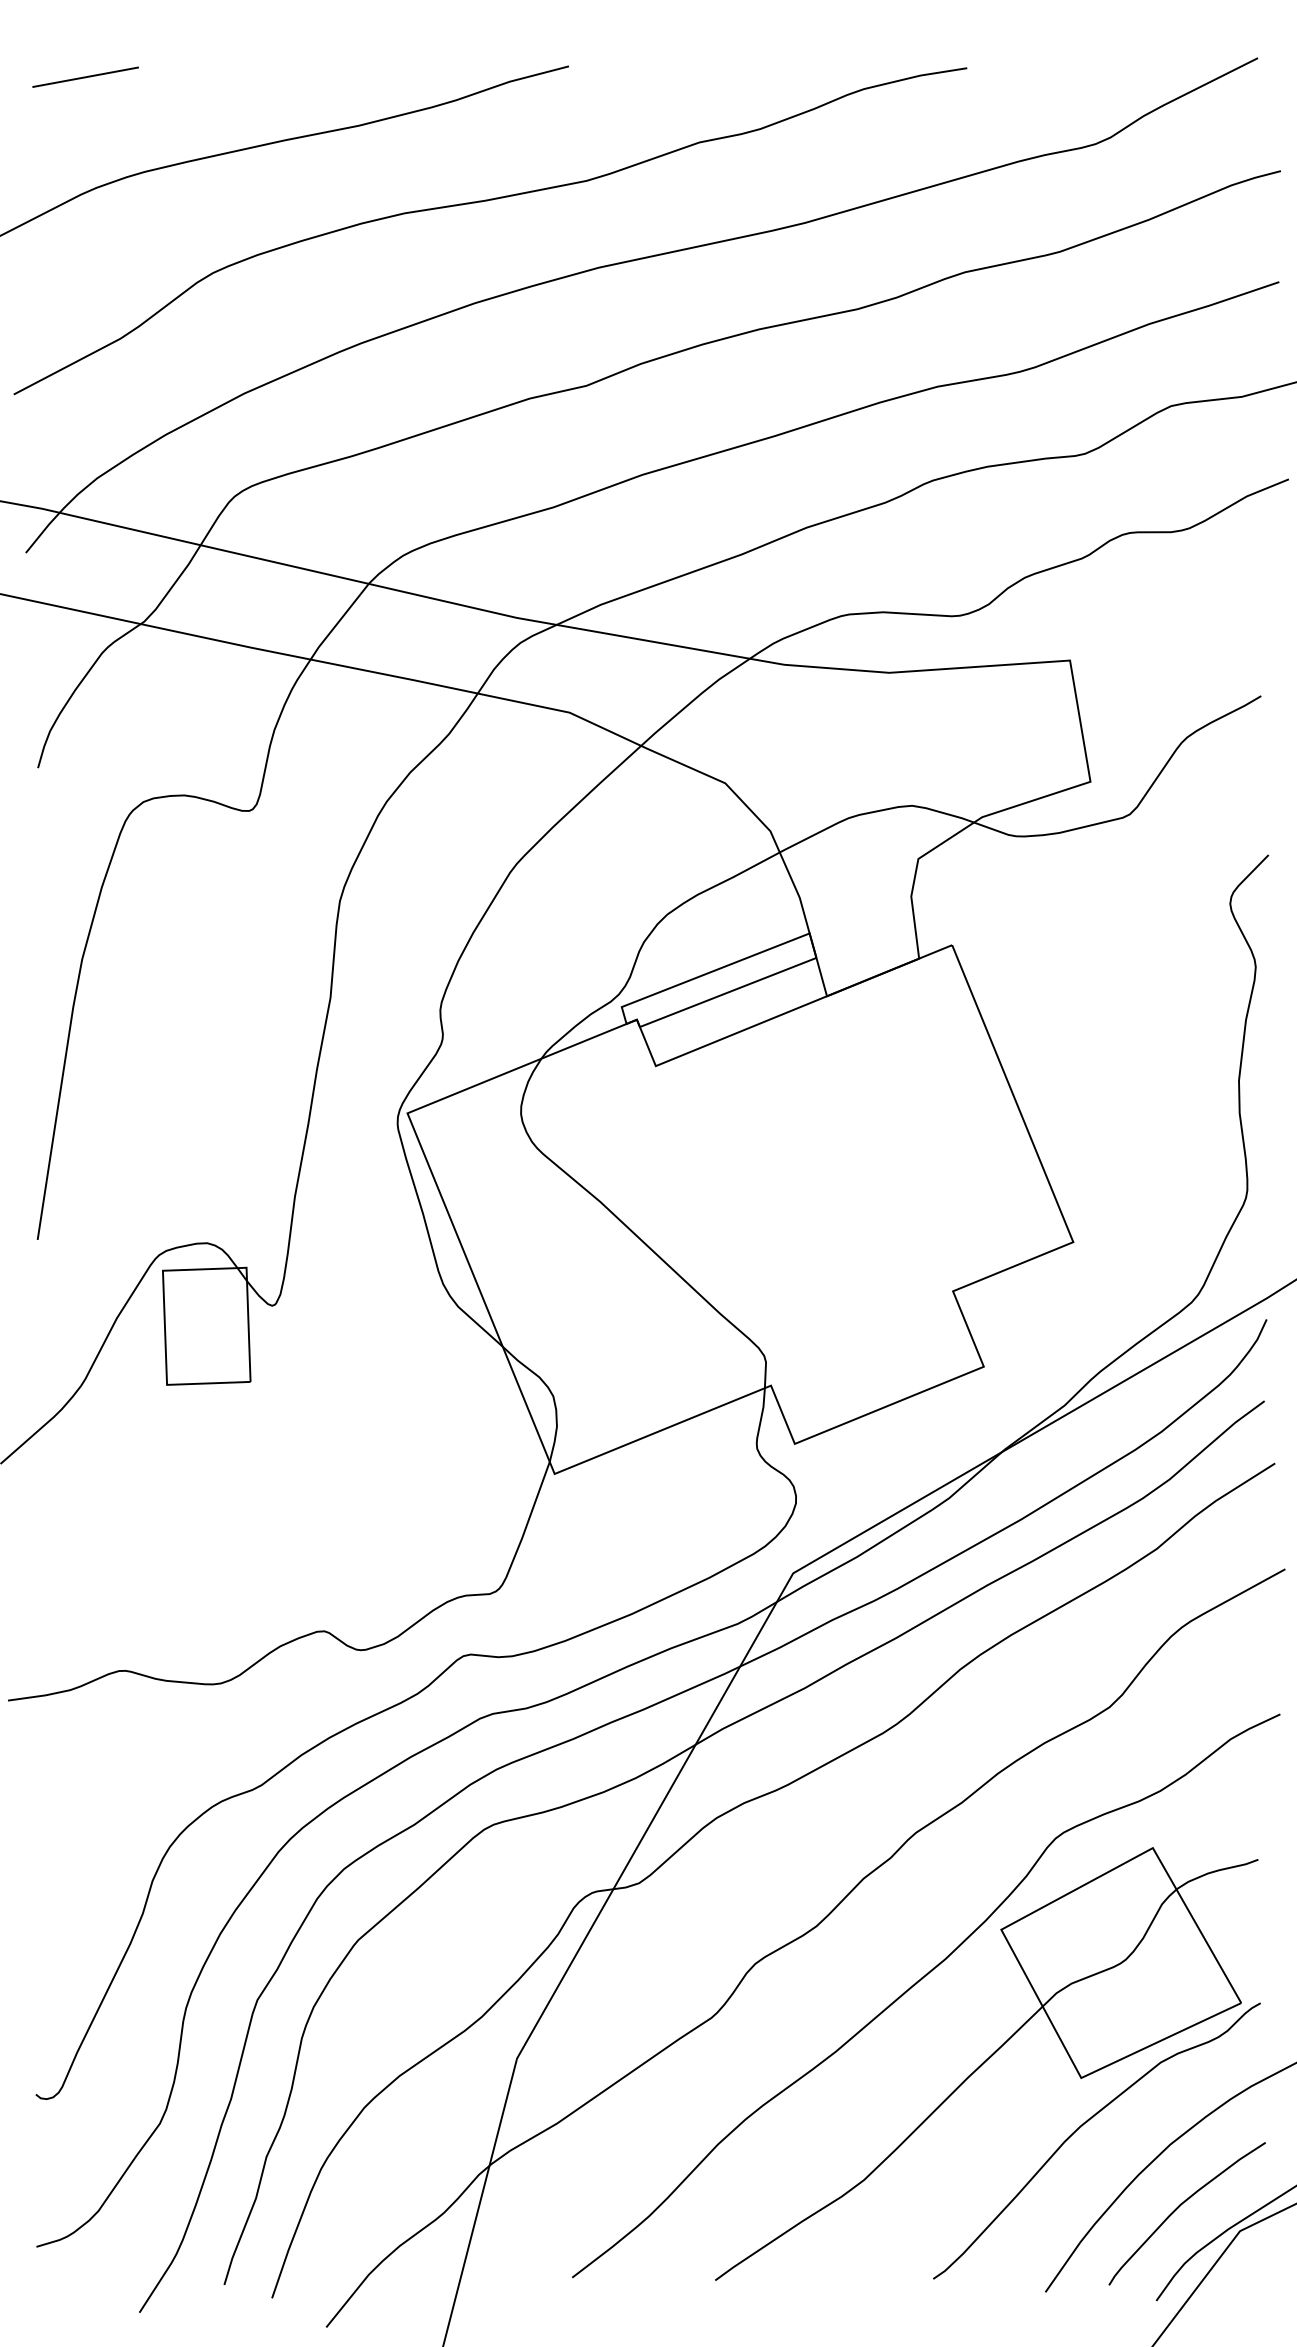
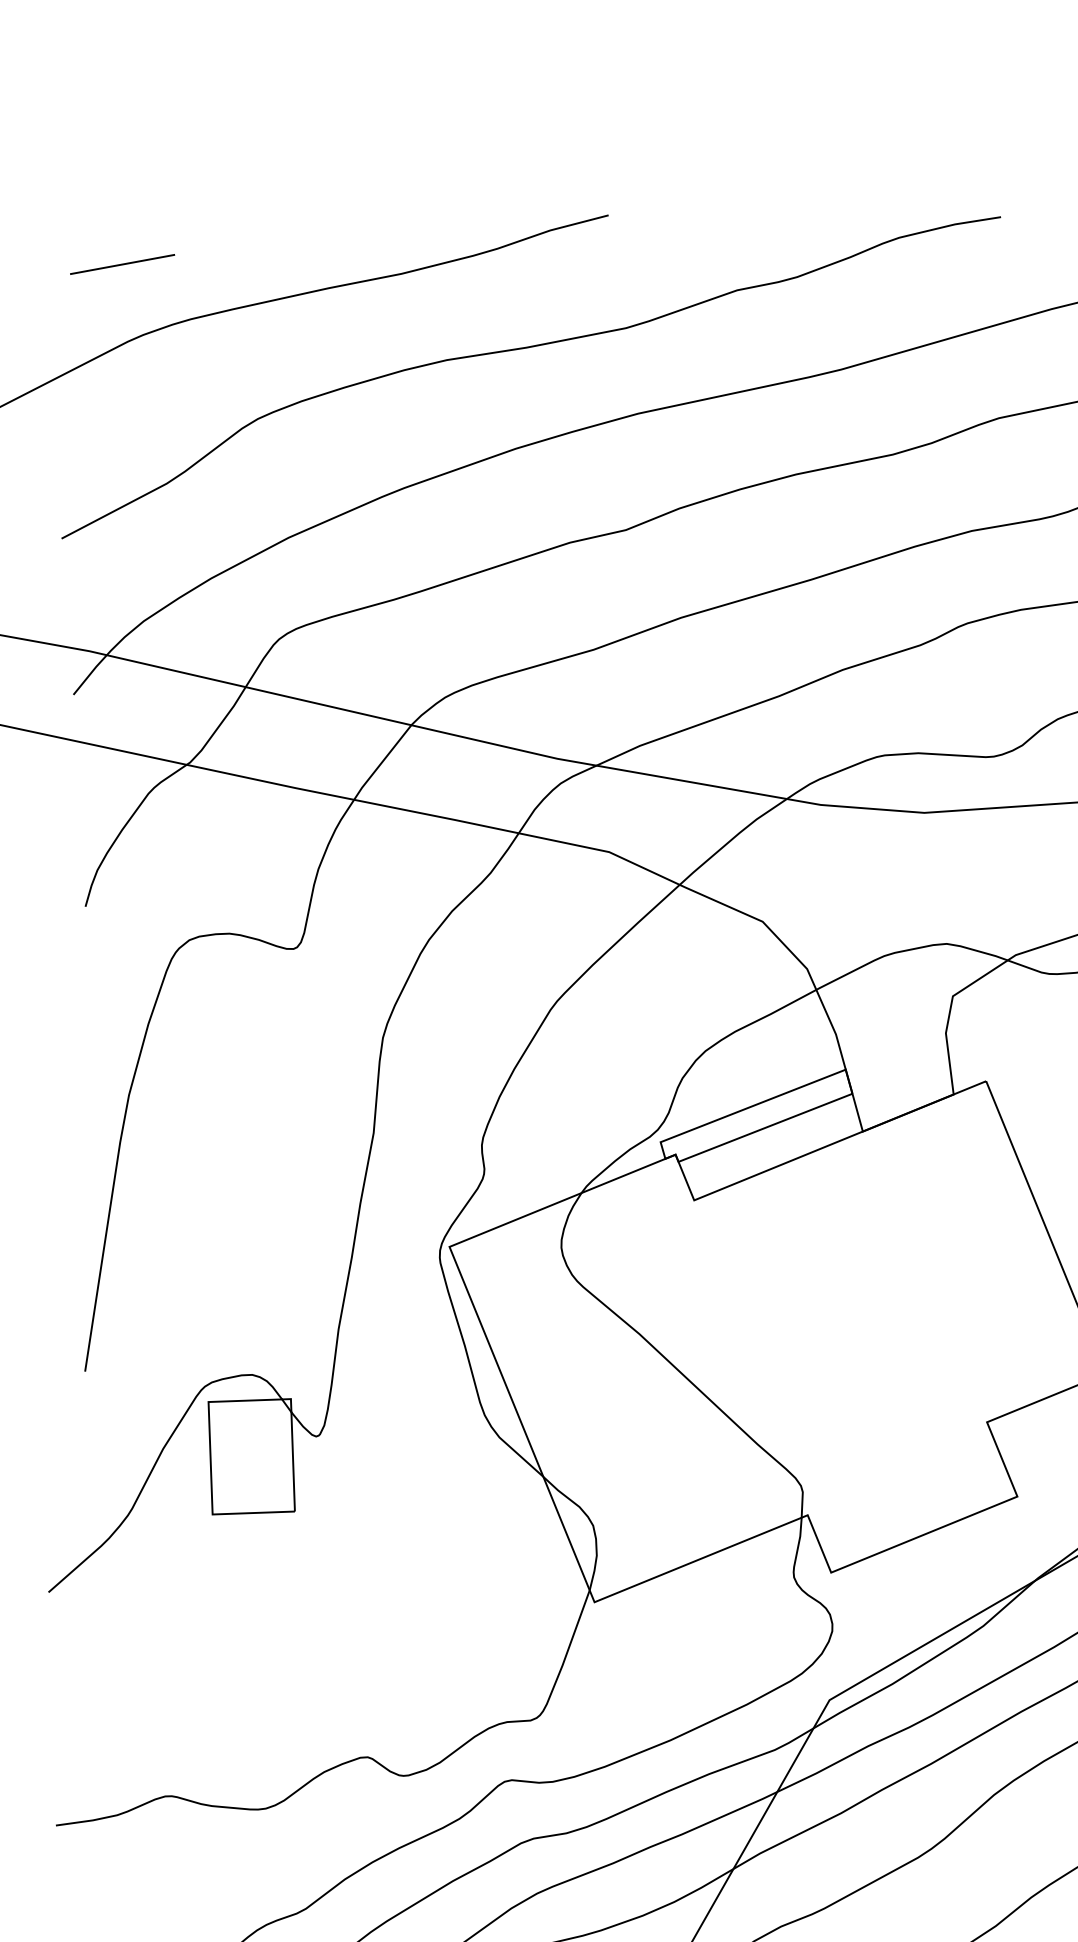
line: (85, 76) -> (122, 263), moved

